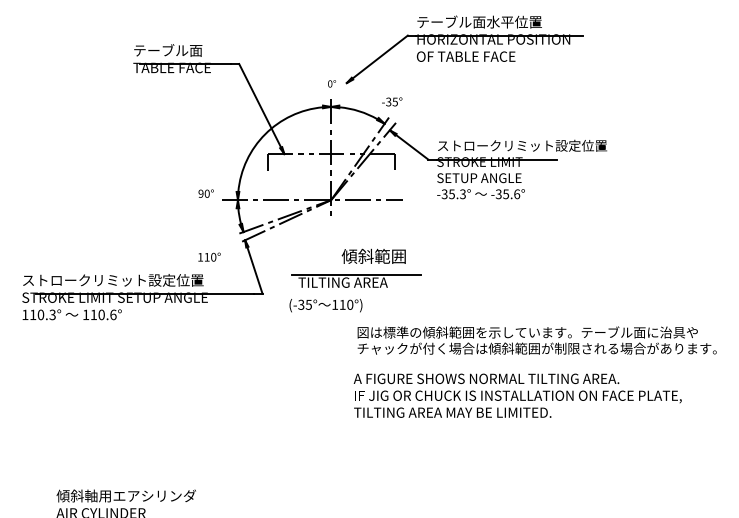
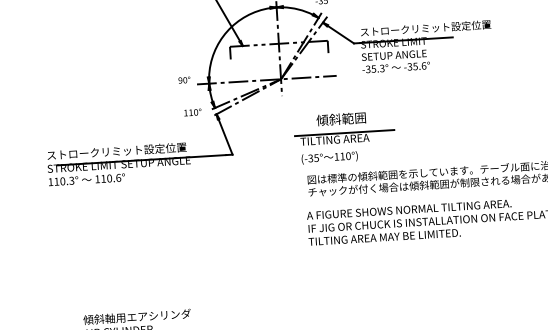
text: (373, 255) -> (340, 118), moved
text: (209, 256) -> (192, 112), moved
part: (356, 280) -> (345, 137), moved
text: (325, 305) -> (329, 157), moved

